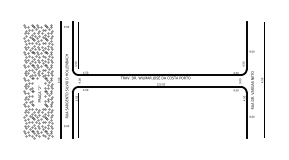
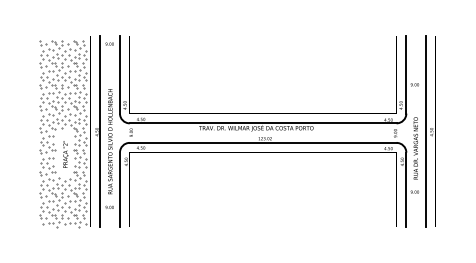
line: (258, 79) -> (425, 130), added

